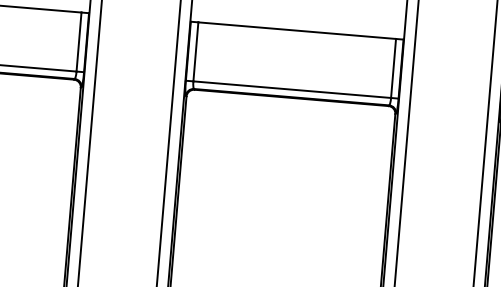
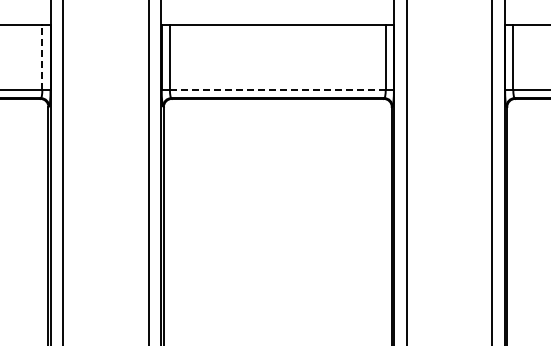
line: (79, 41) -> (42, 57), solid -> dashed
line: (291, 89) -> (277, 89), solid -> dashed

